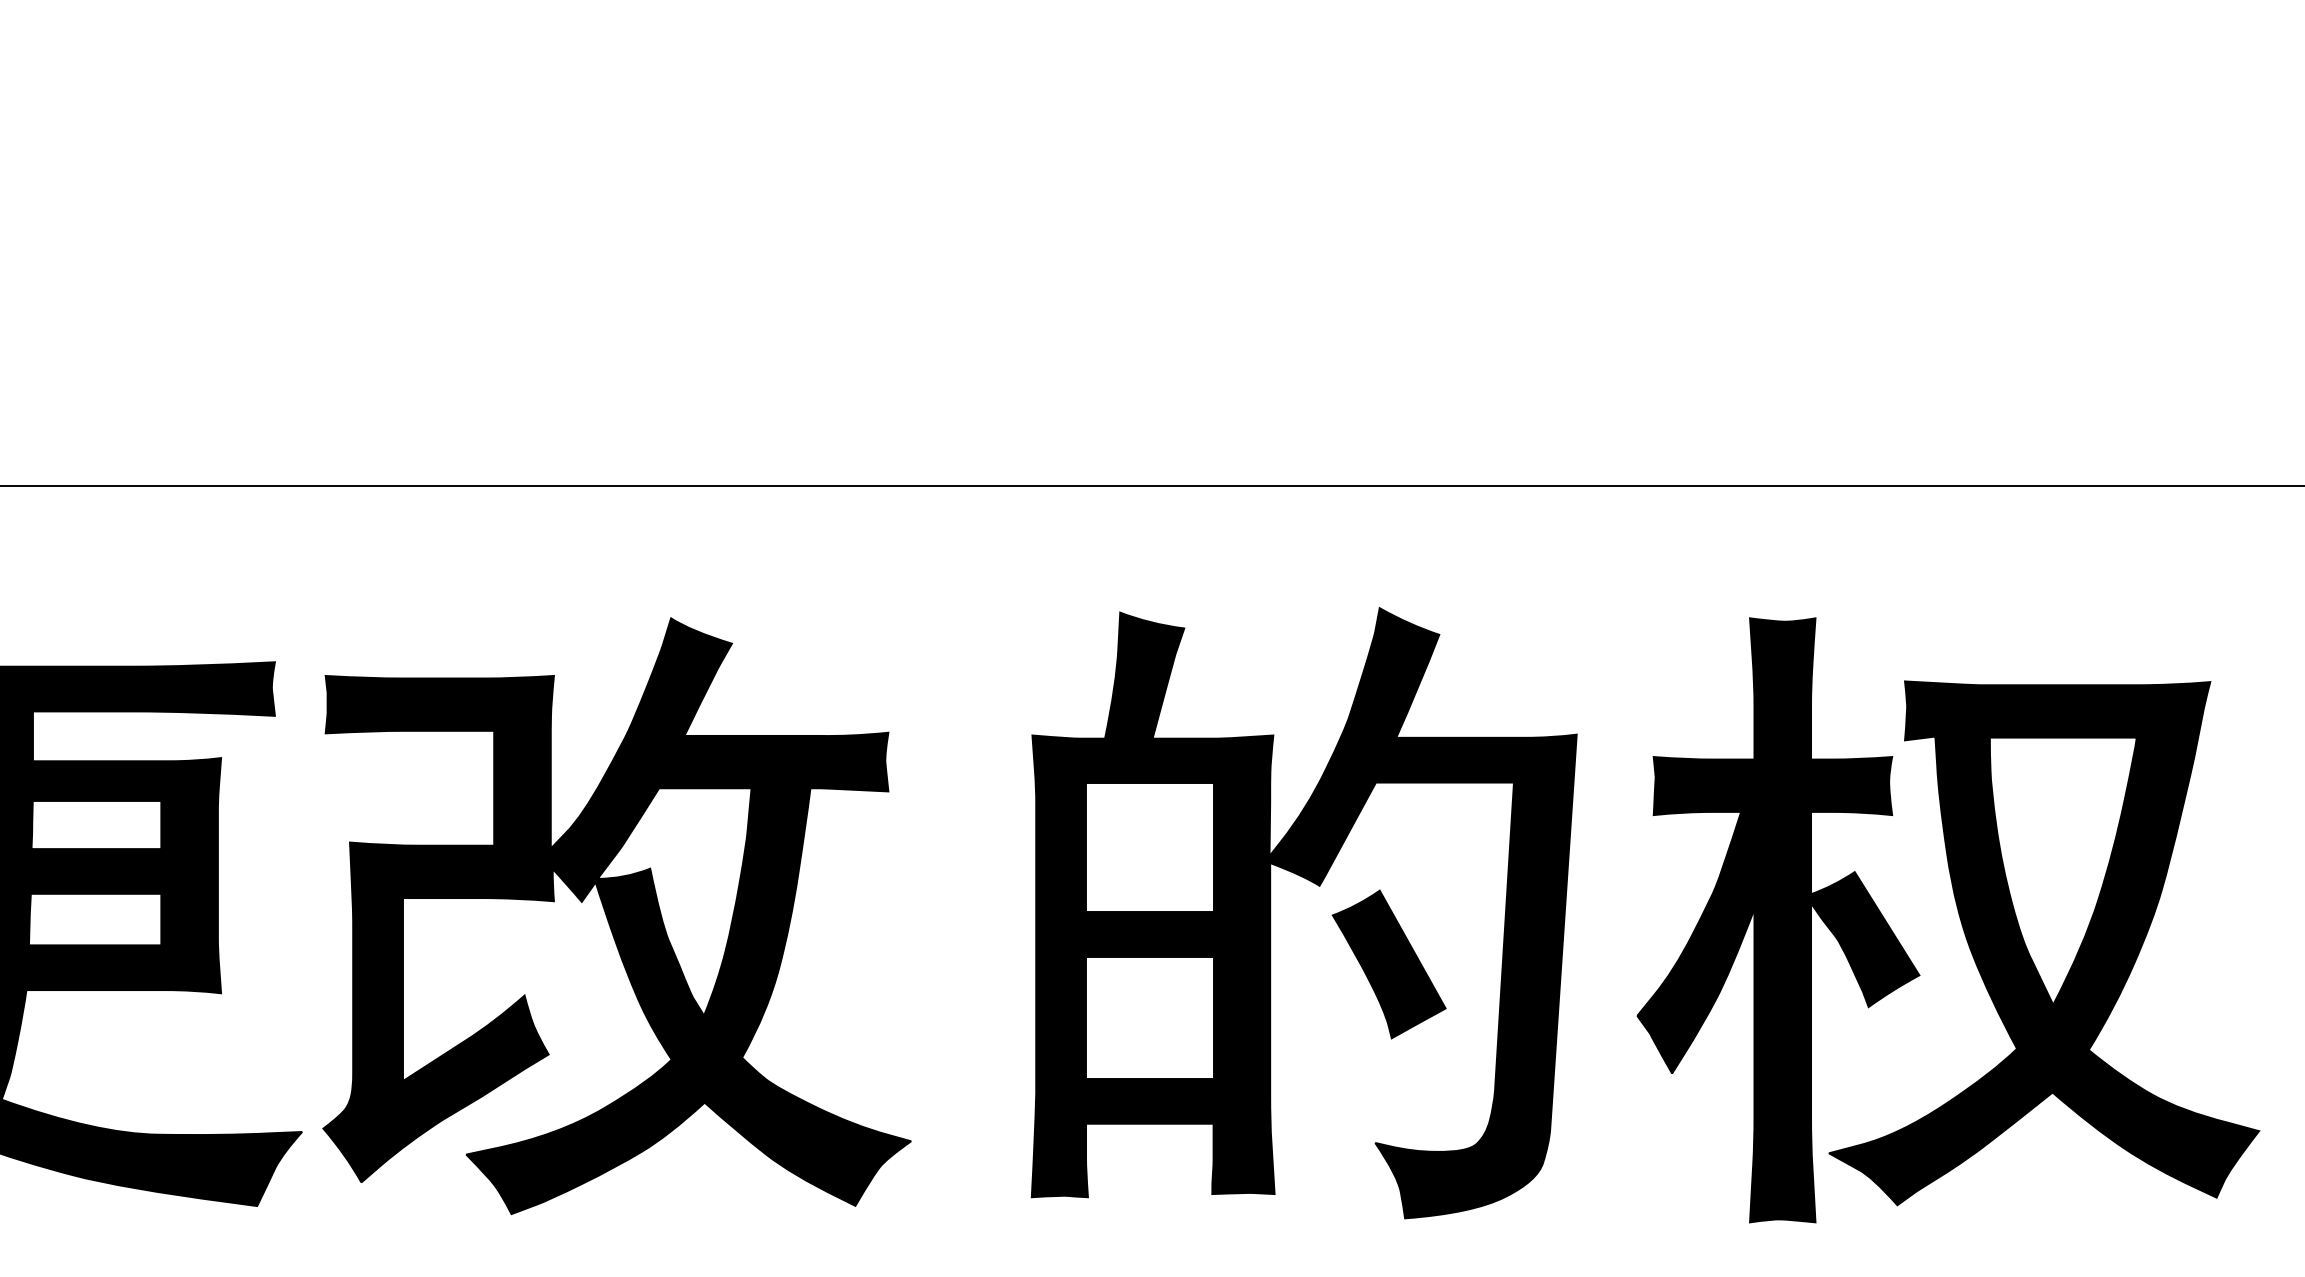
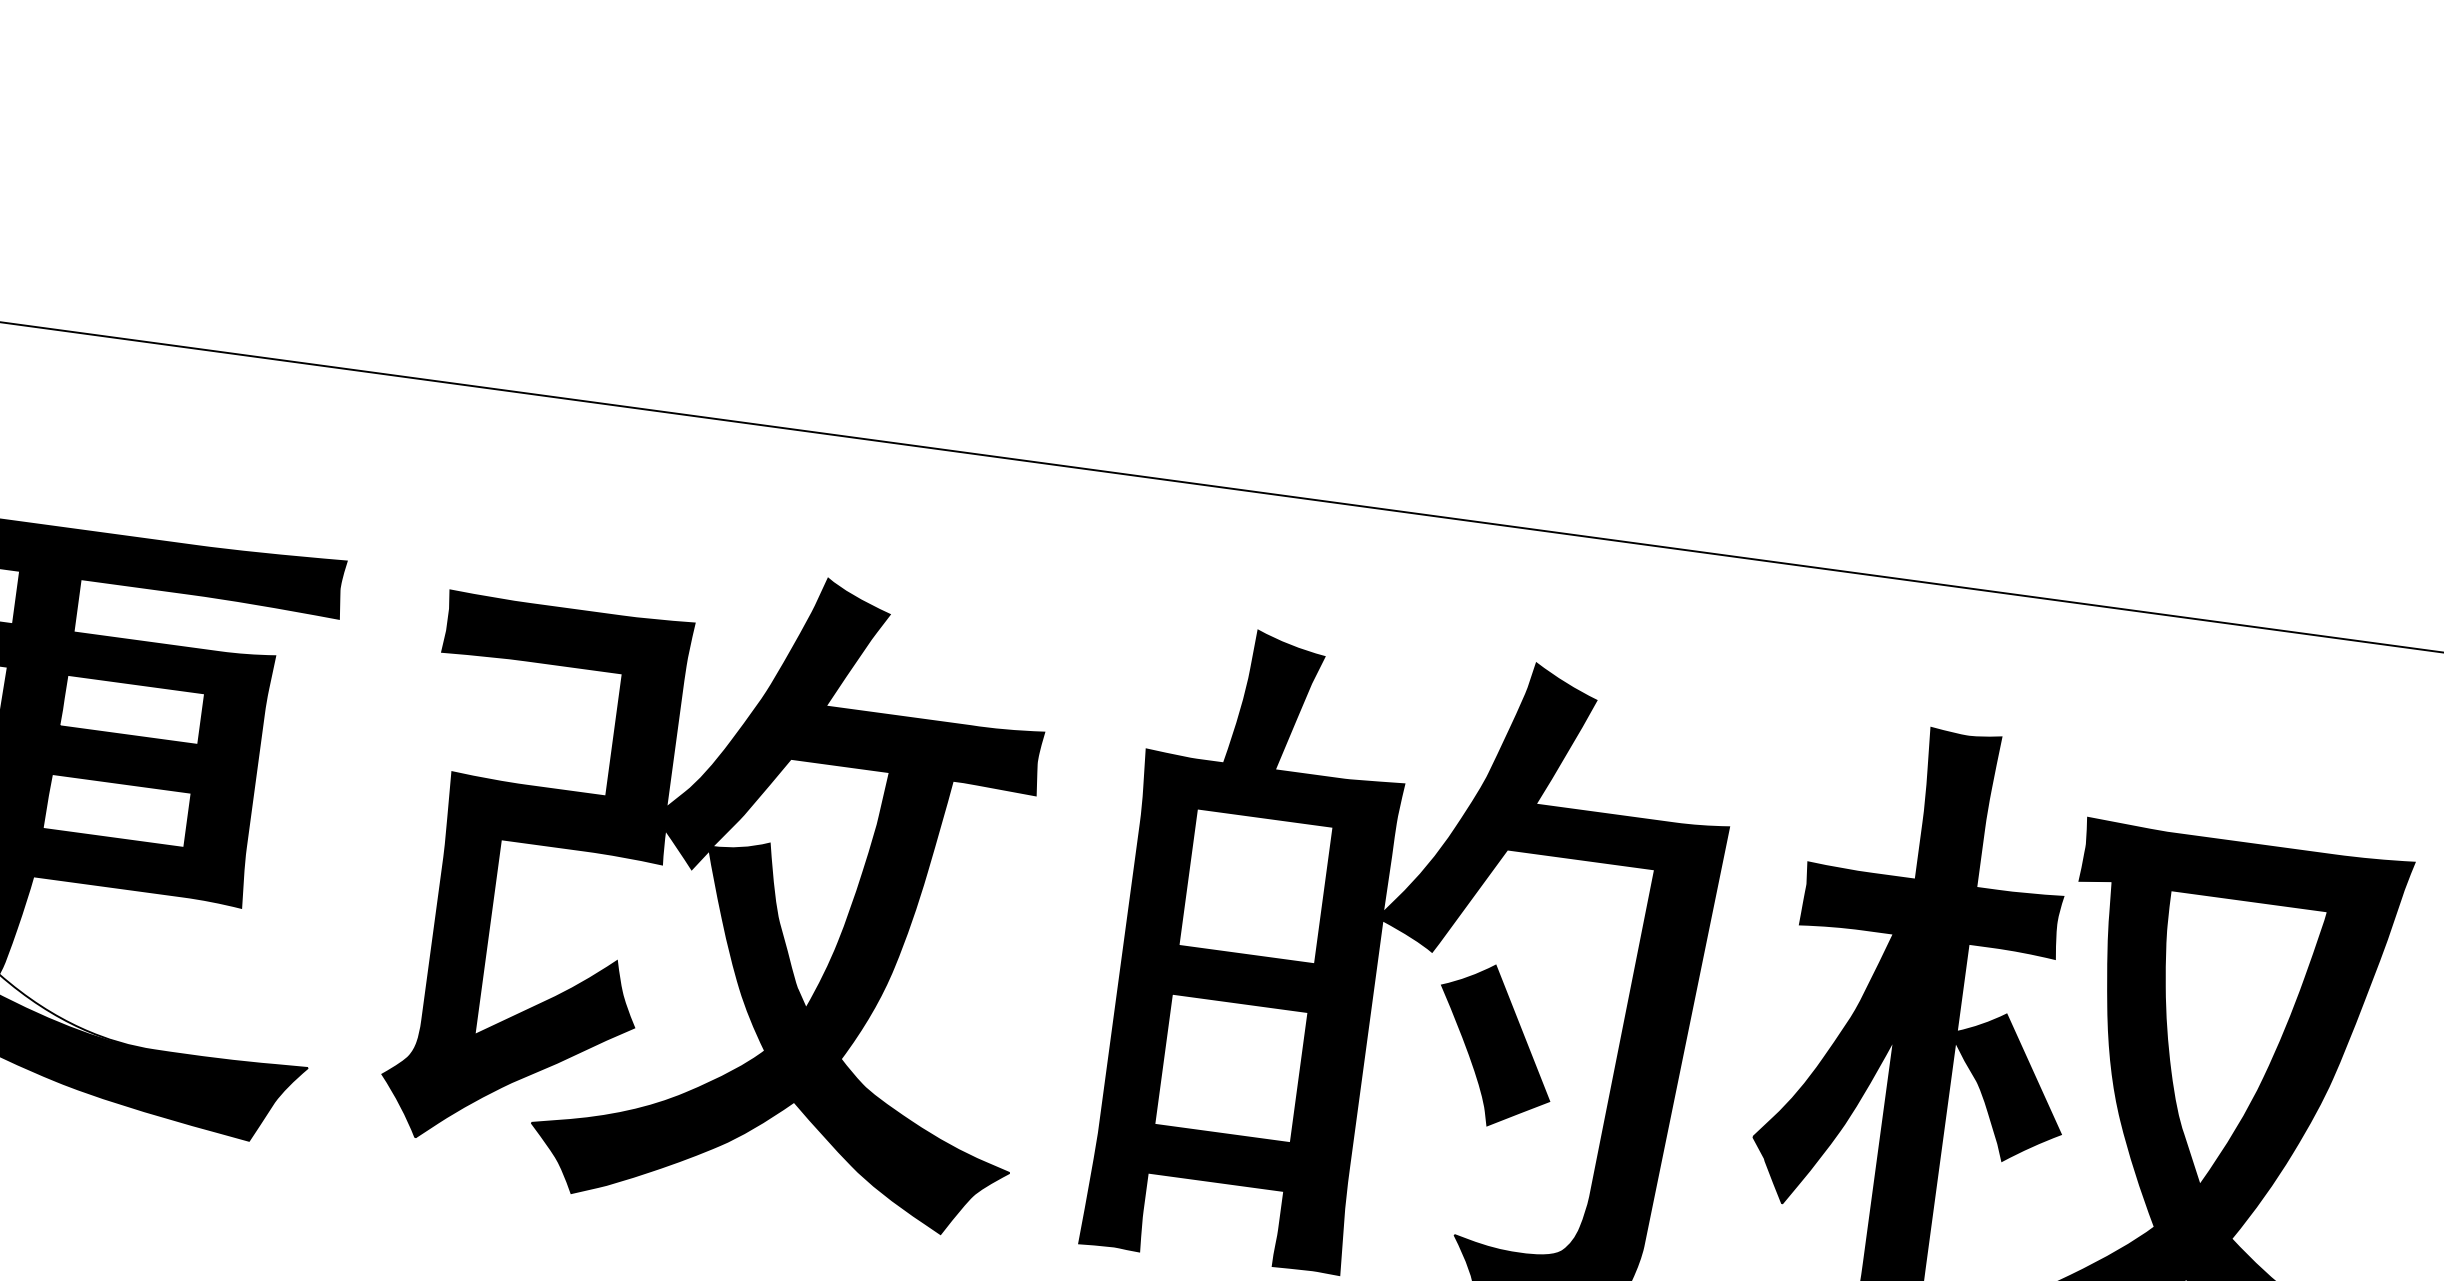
part: (616, 916) -> (726, 889), moved

